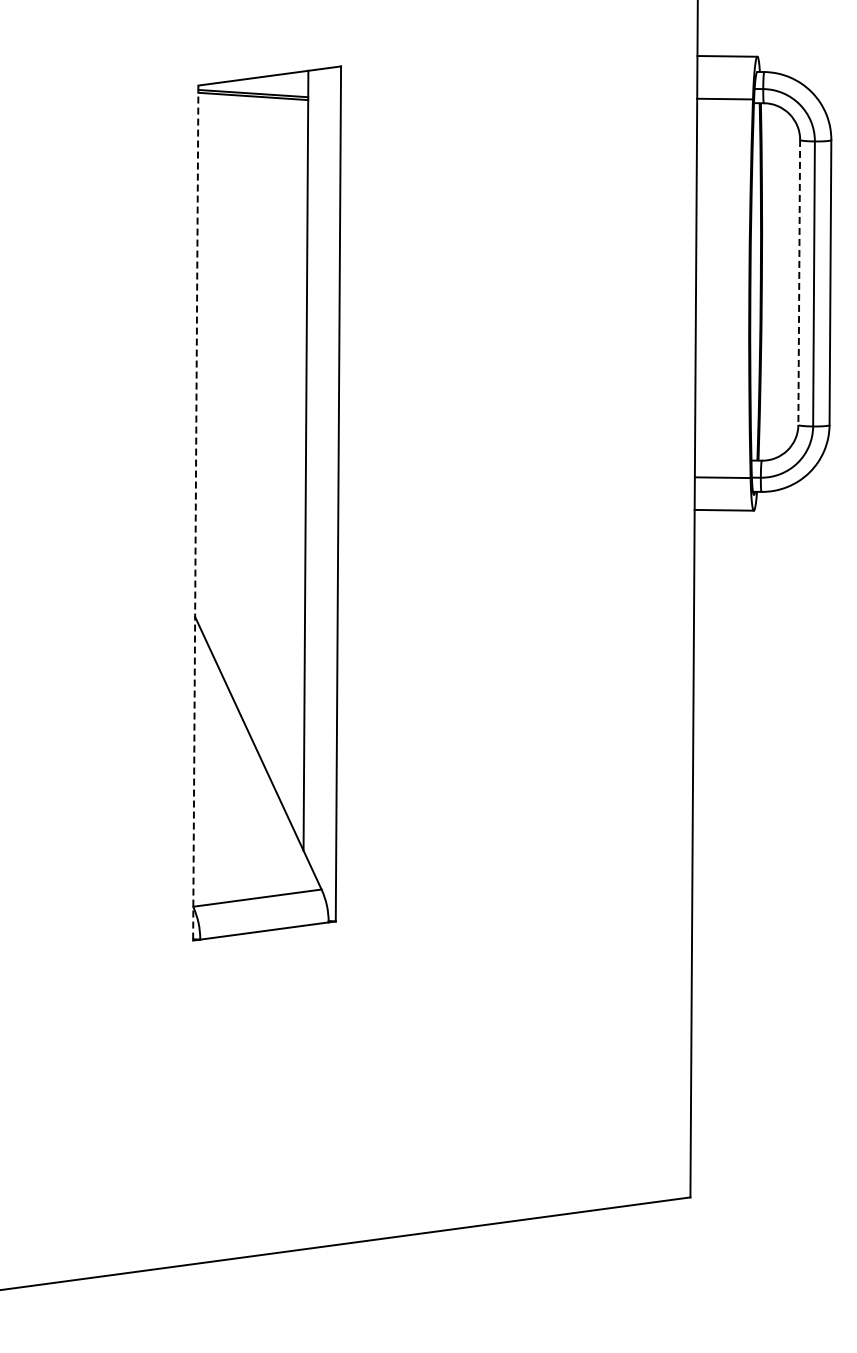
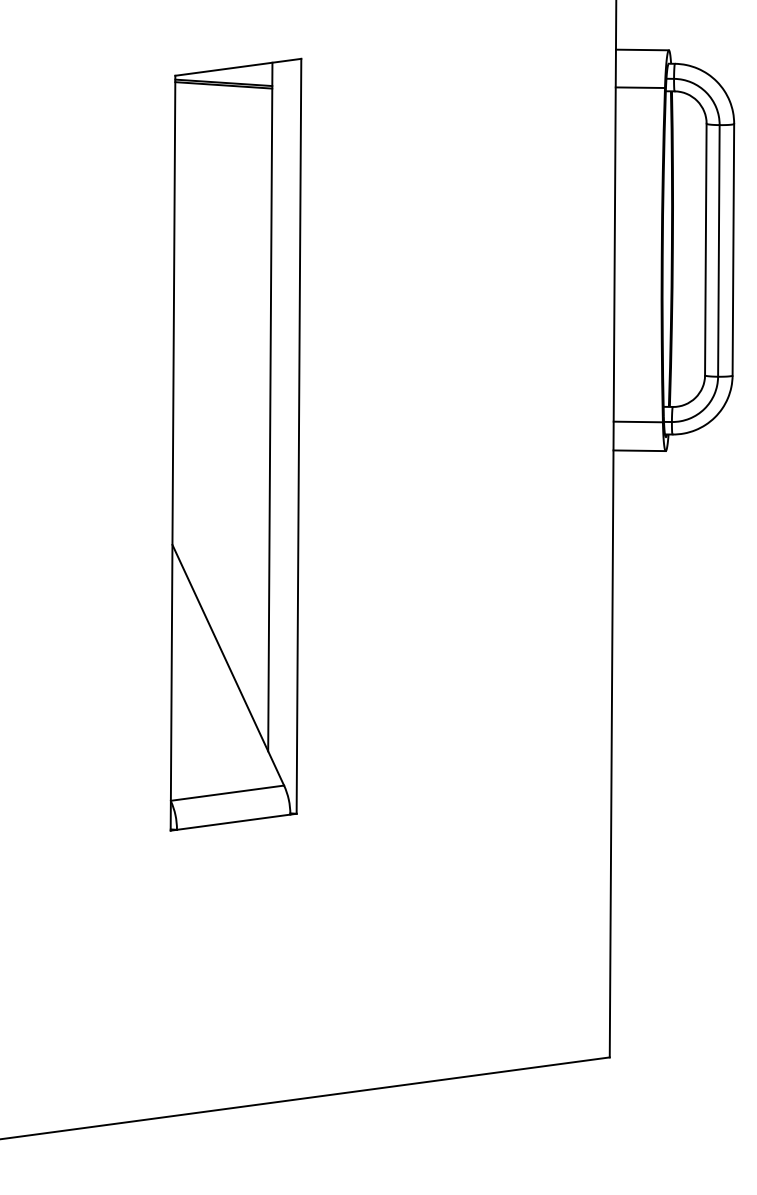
line: (799, 282) -> (706, 249), dashed -> solid
line: (195, 513) -> (172, 453), dashed -> solid

